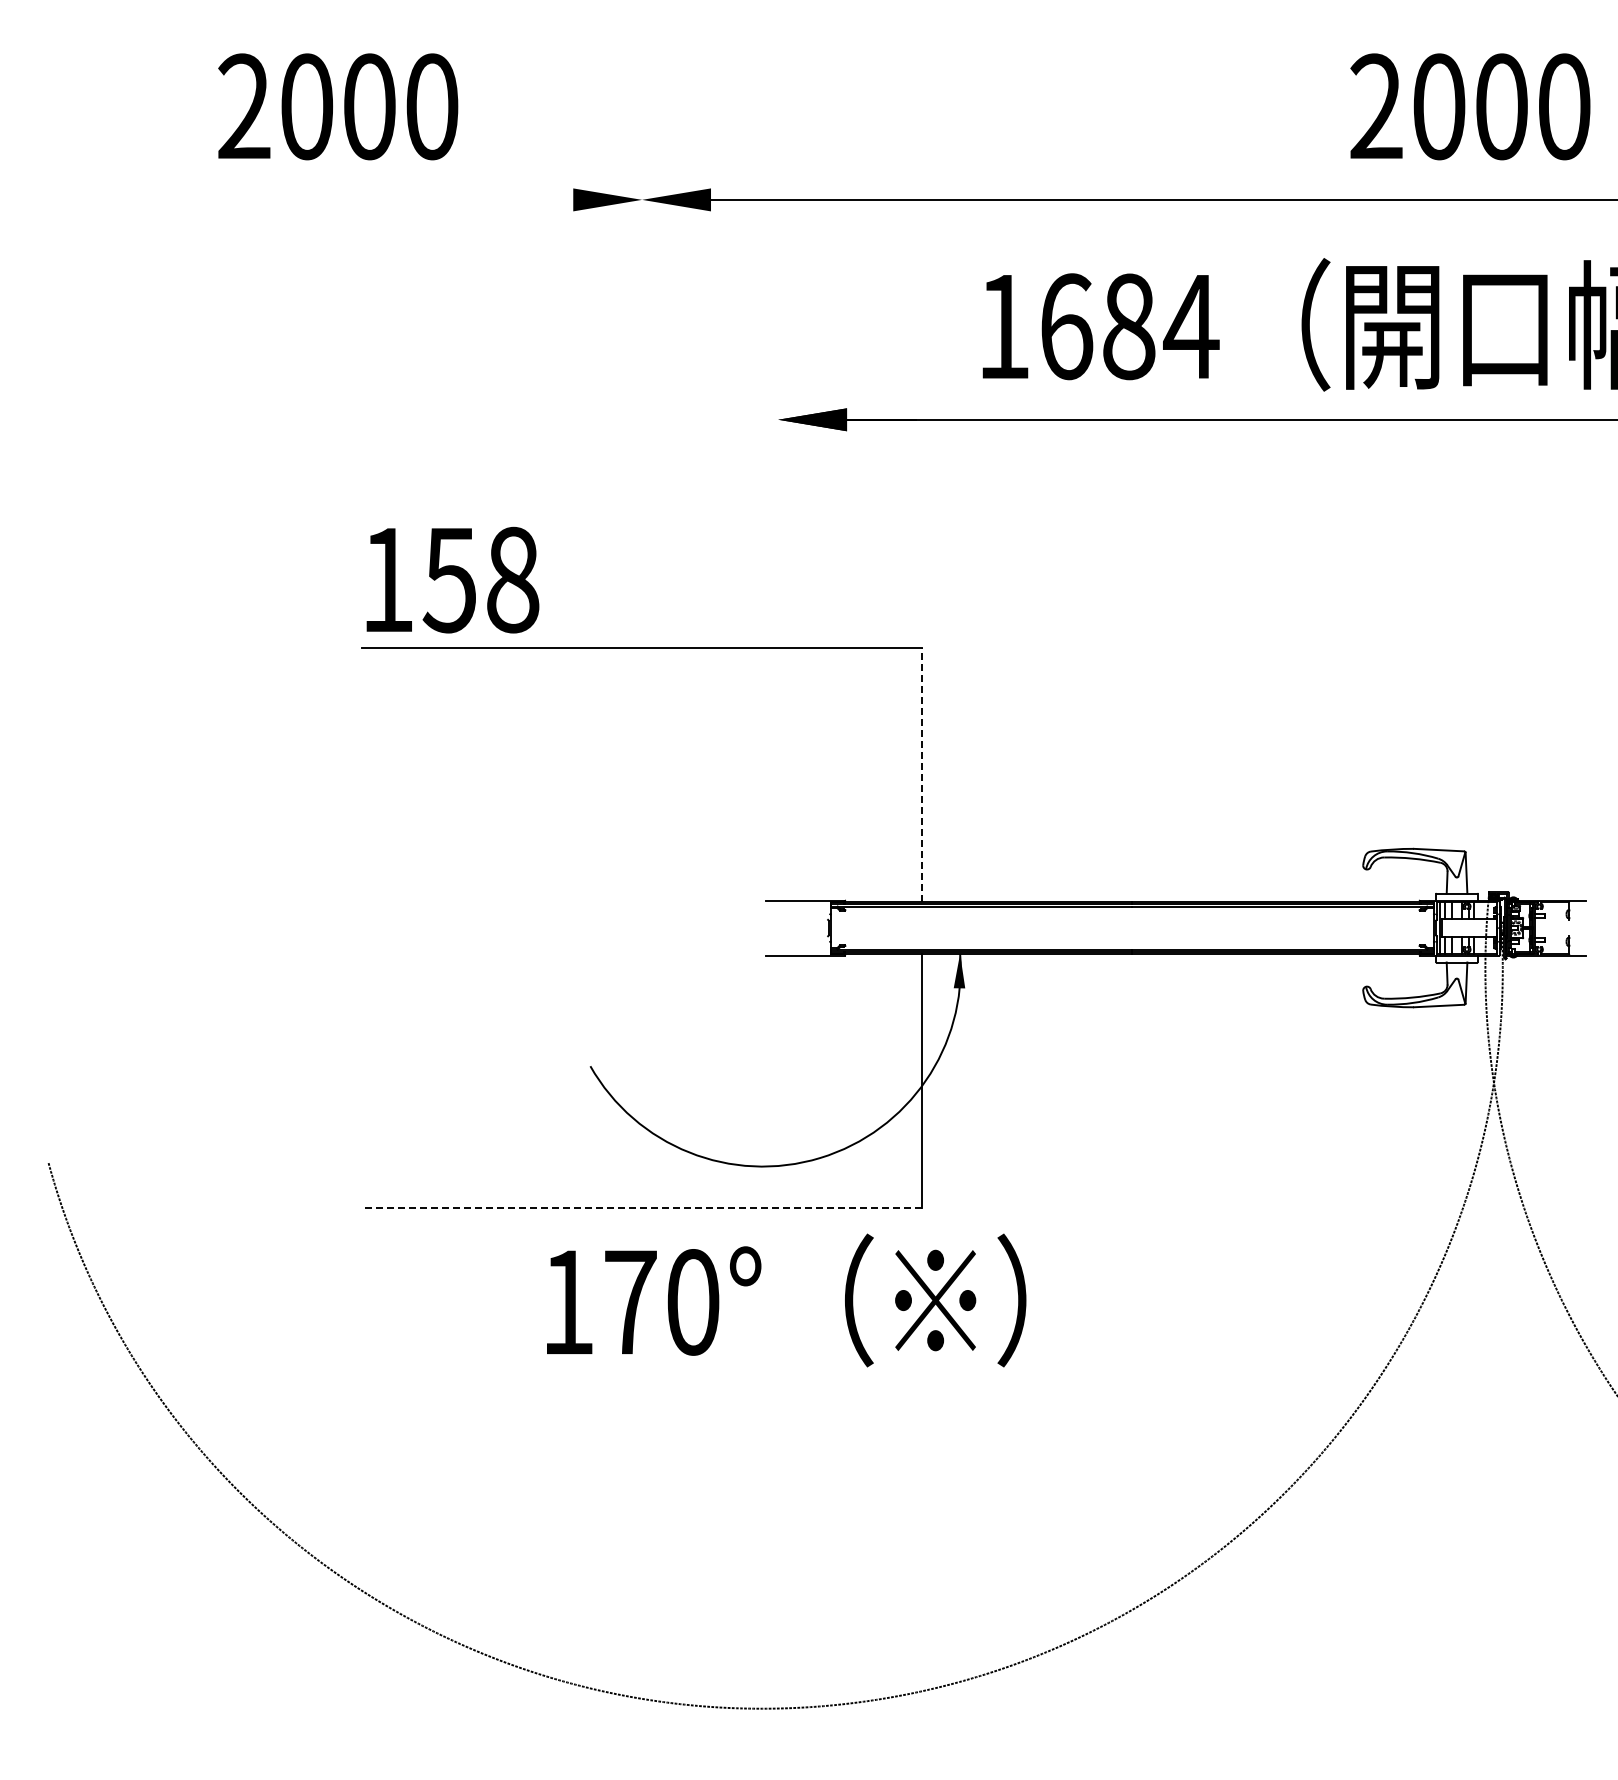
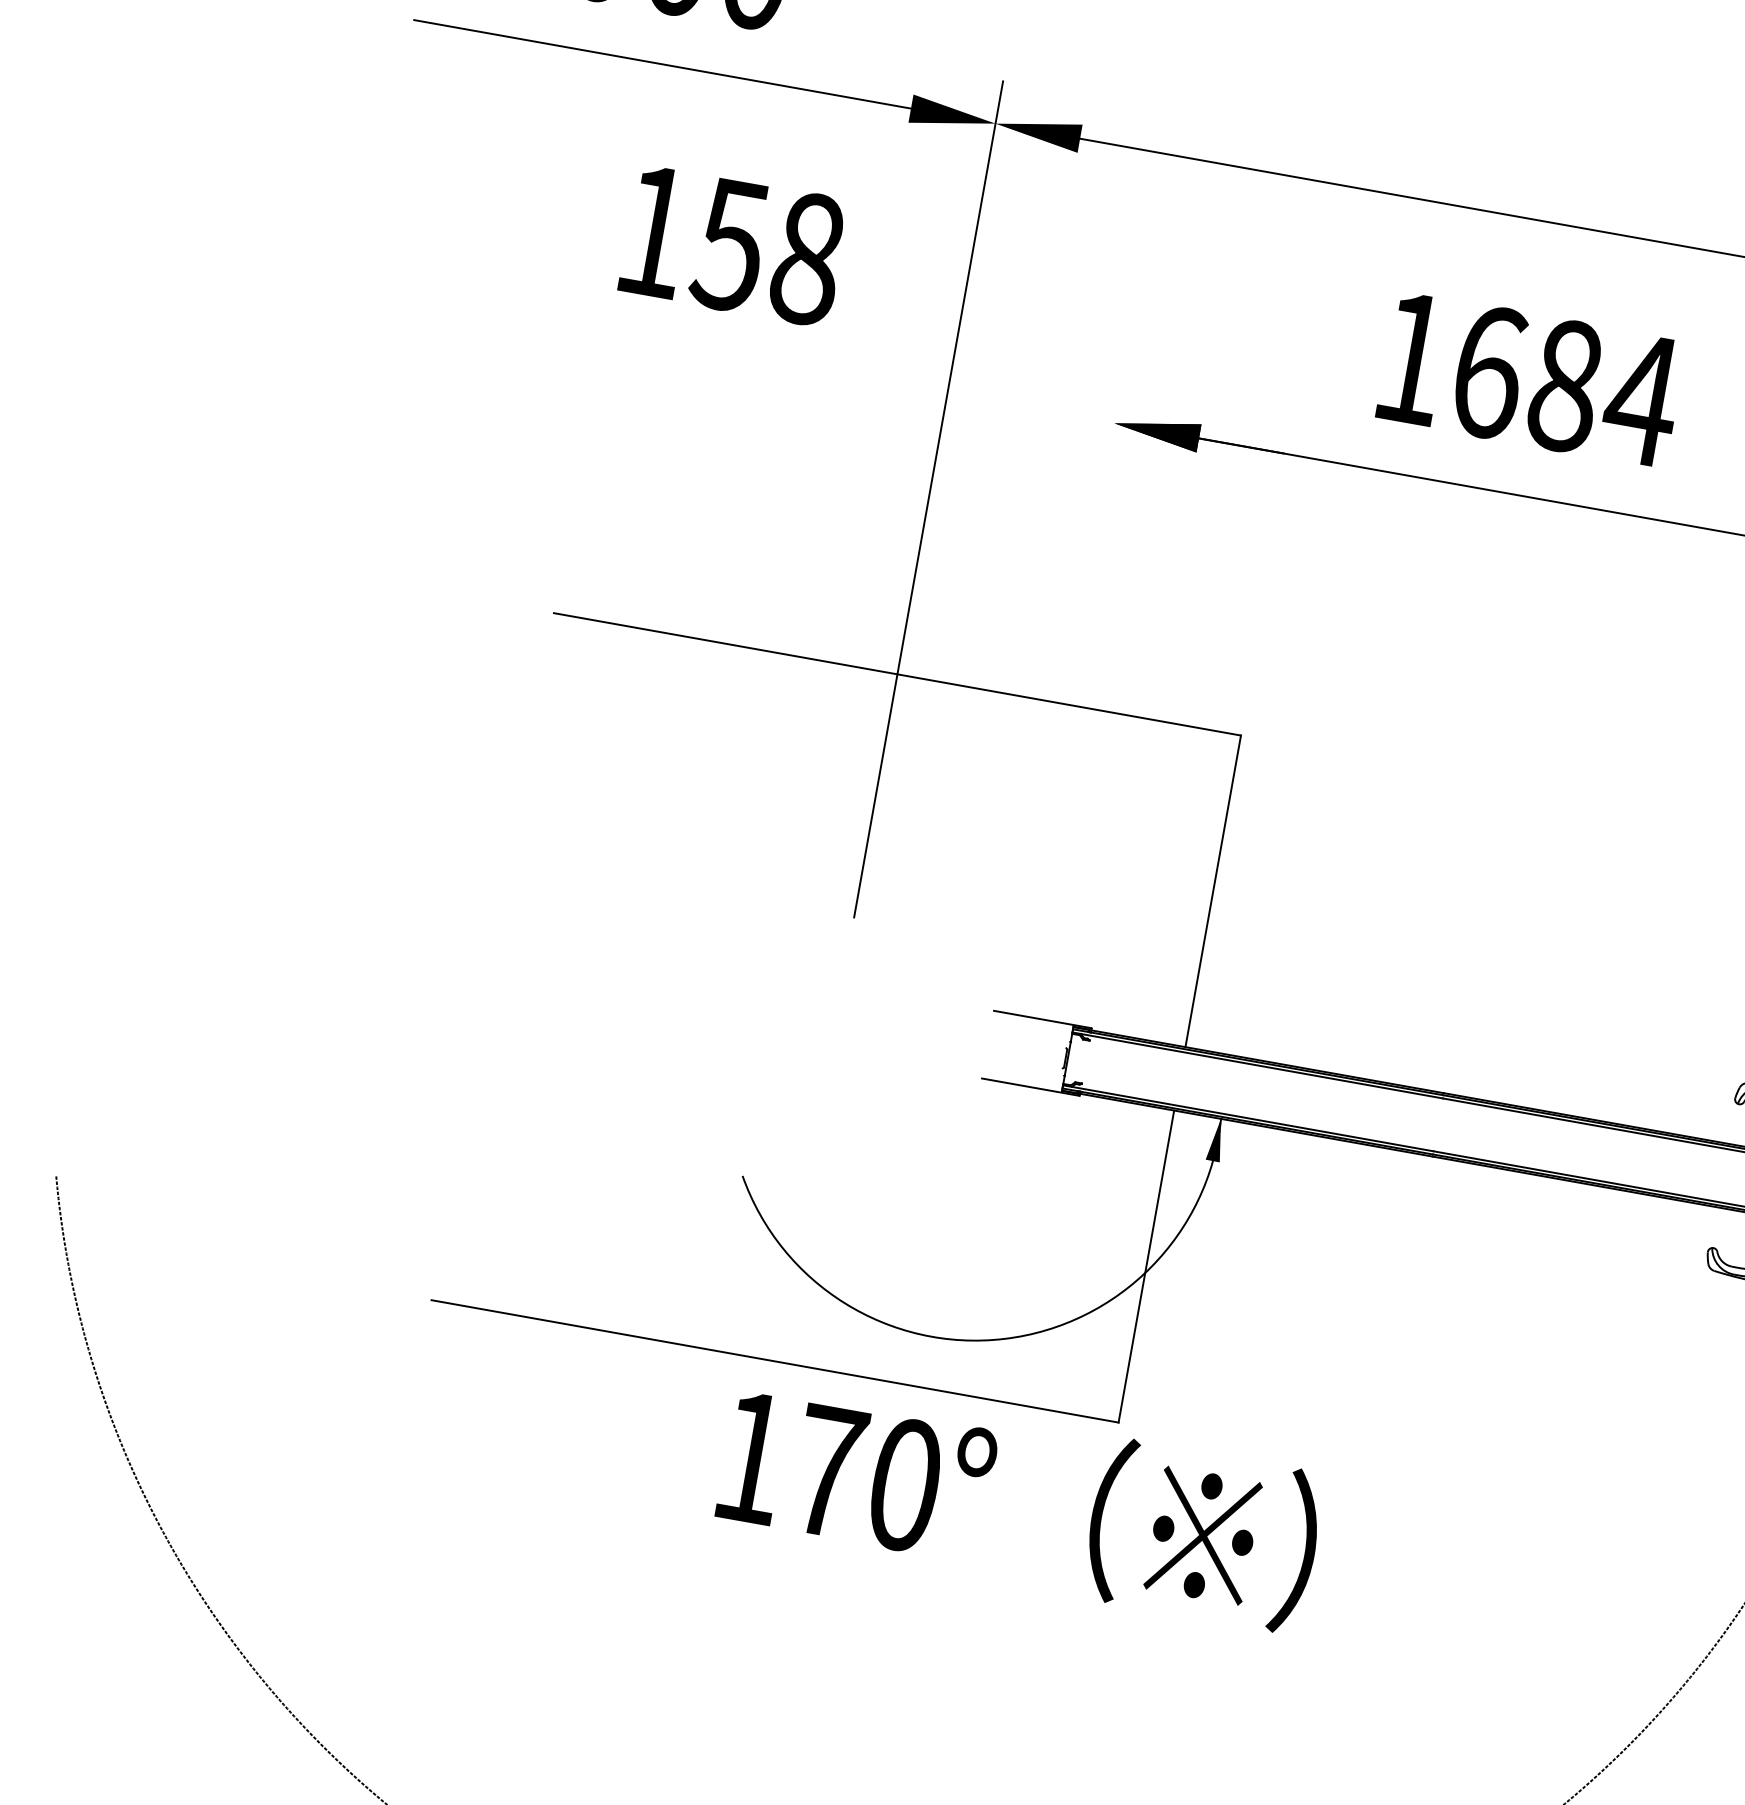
line: (370, 199) -> (662, 63), added
line: (642, 505) -> (929, 498), added
text: (452, 579) -> (733, 245), moved
line: (921, 775) -> (1212, 891), dashed -> solid
line: (642, 1208) -> (775, 1362), dashed -> solid
text: (786, 1300) -> (1020, 1503), moved

